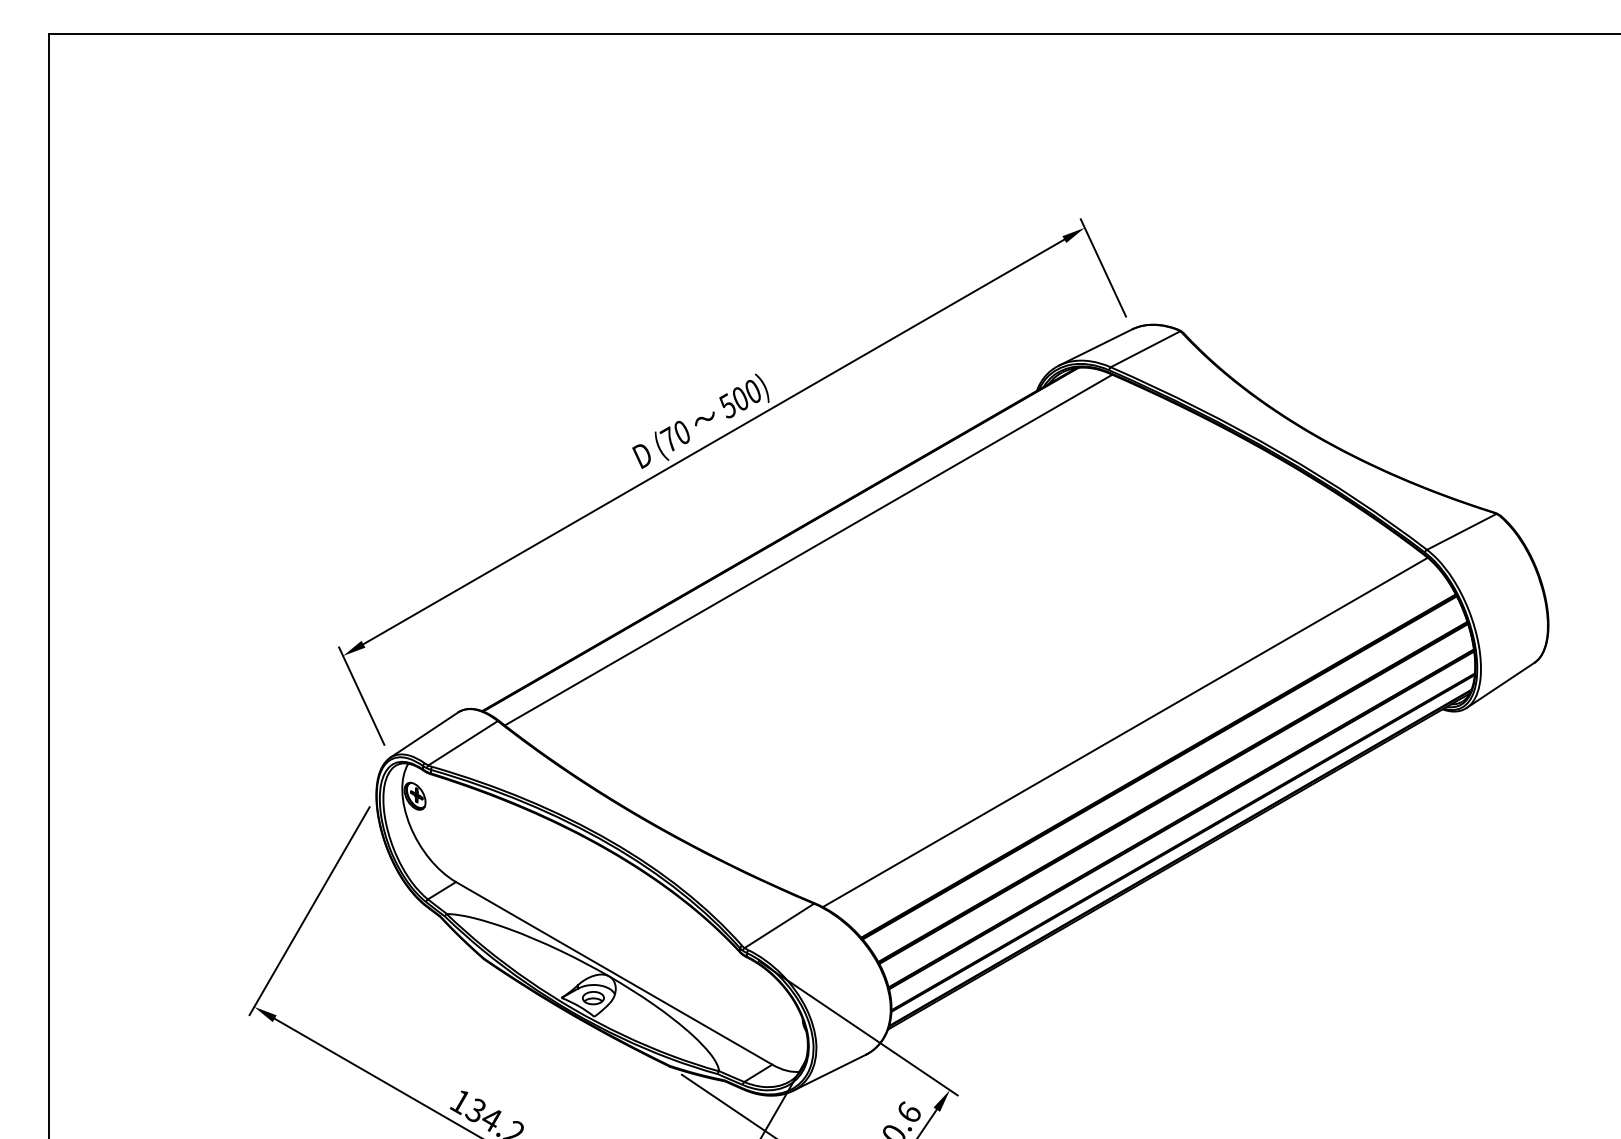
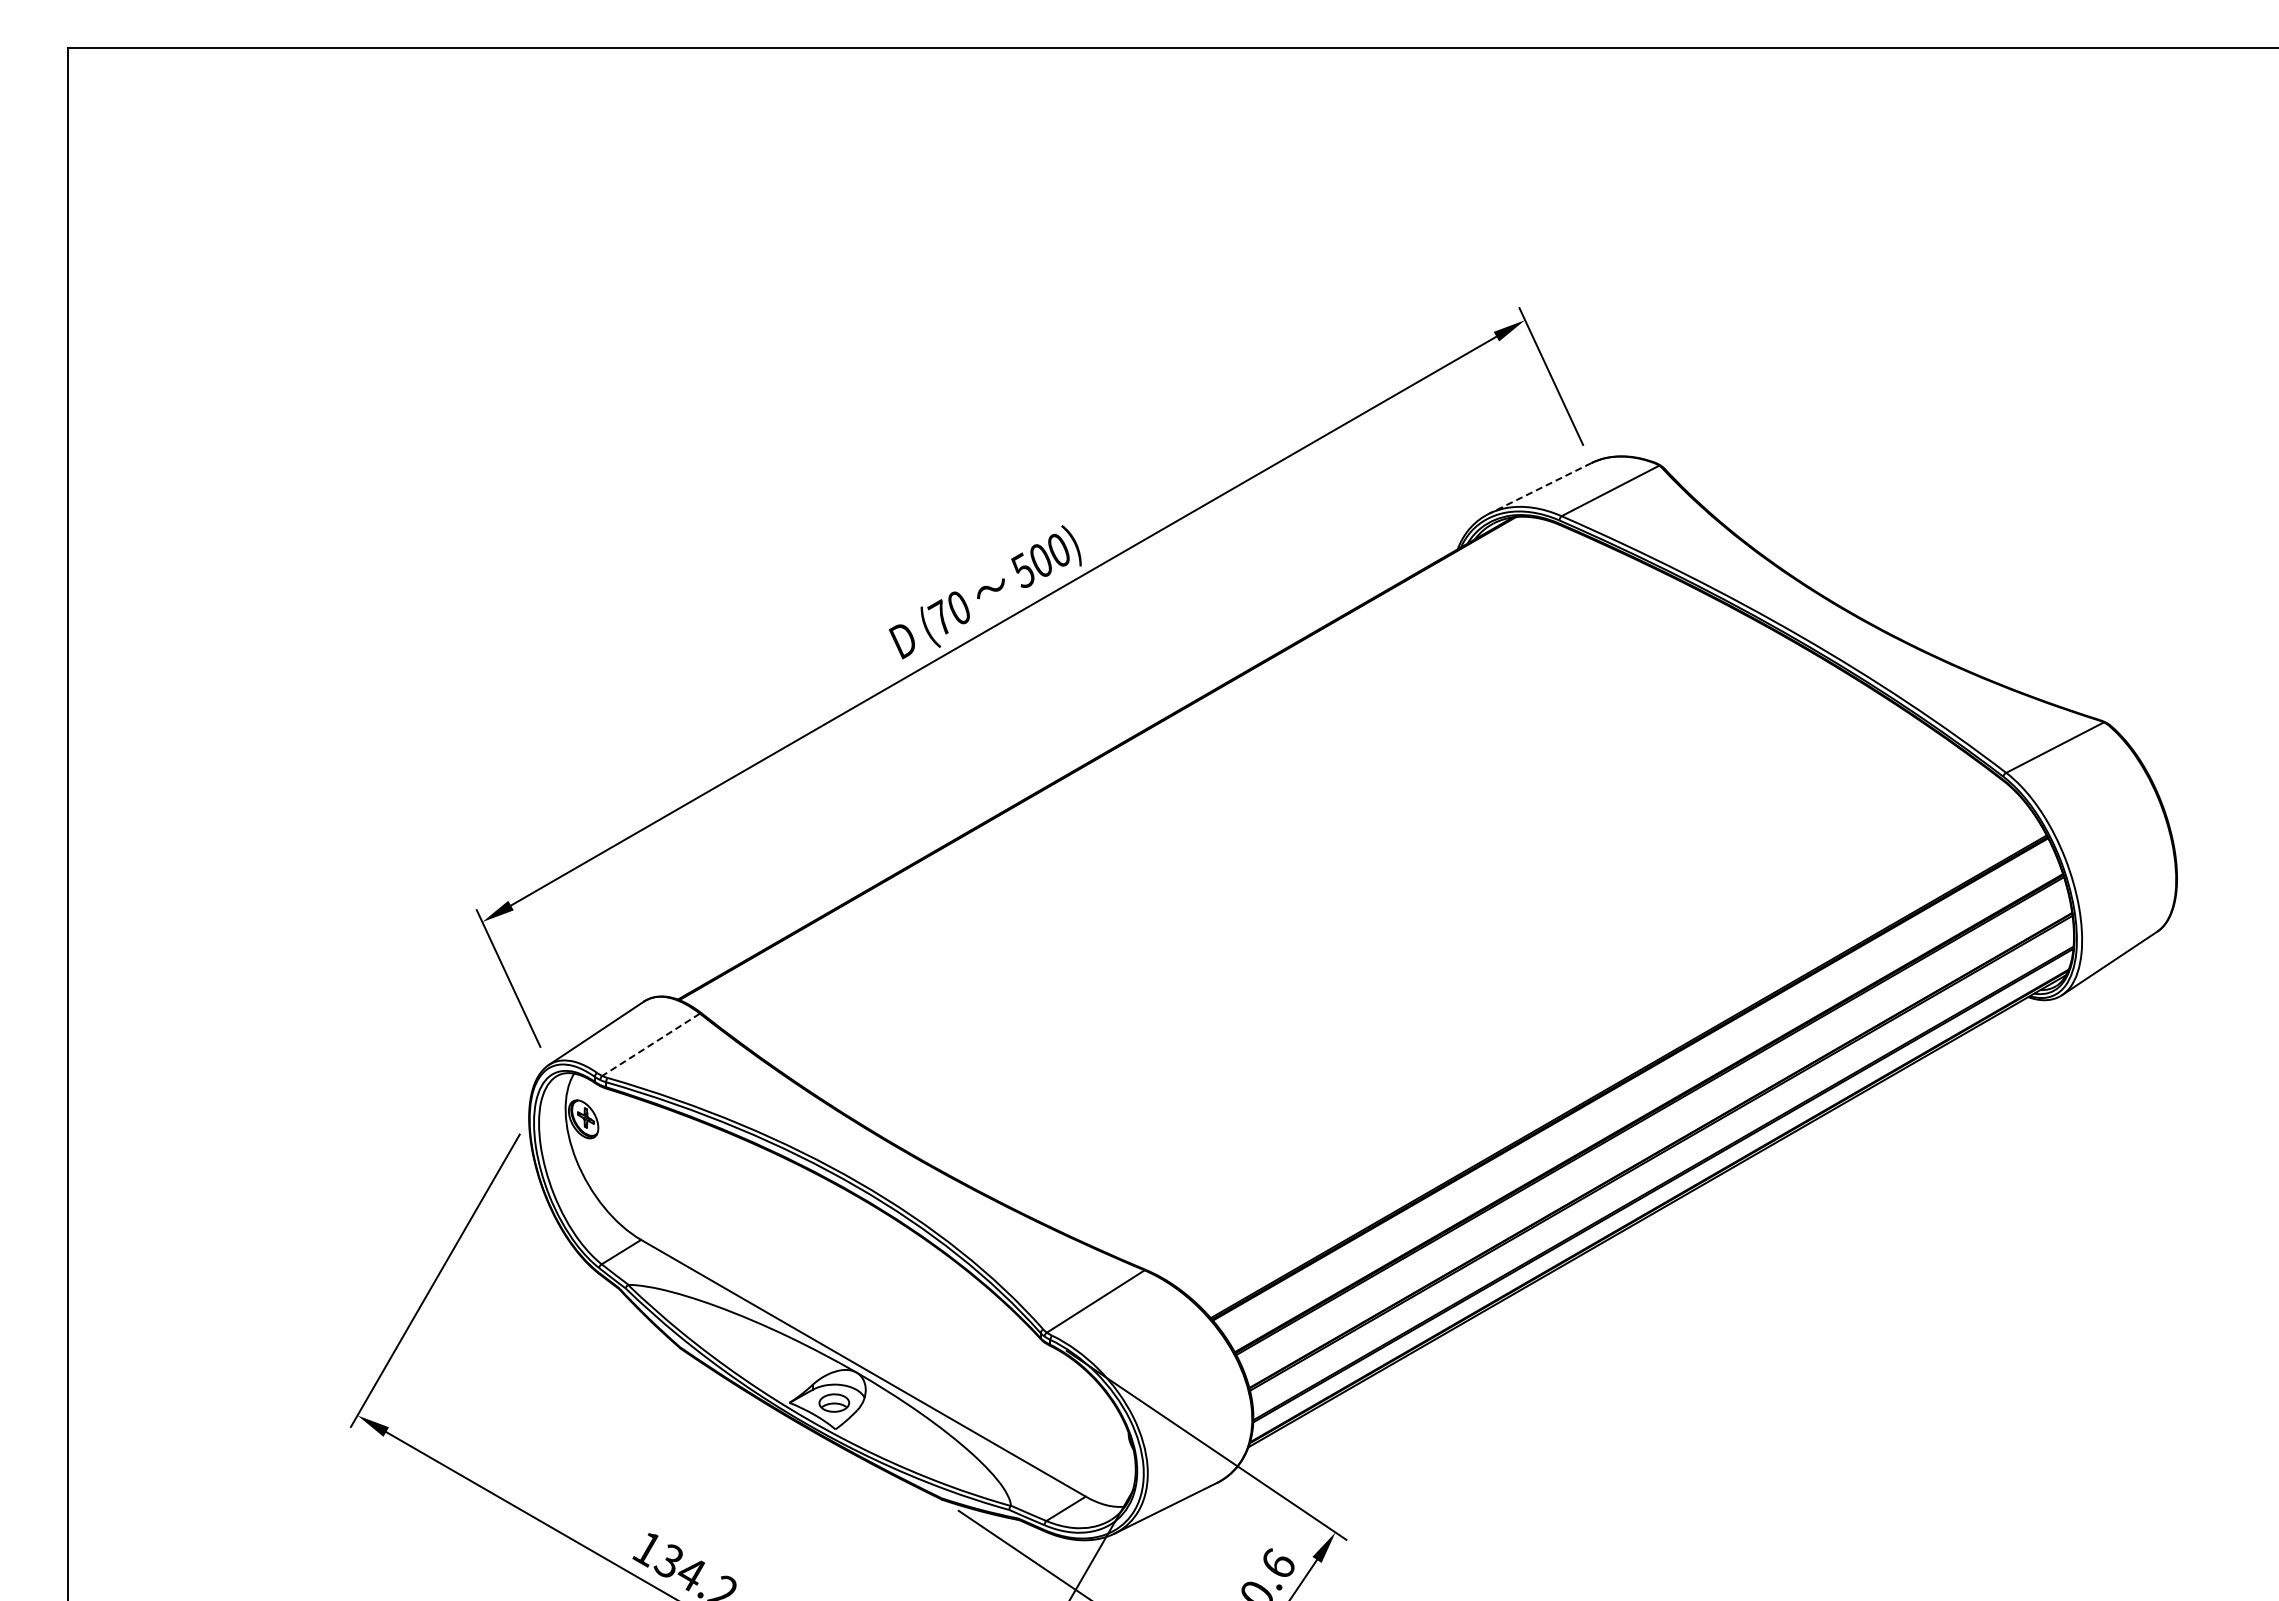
line: (1095, 347) -> (1539, 488), solid -> dashed
line: (808, 549) -> (1136, 772), removed
line: (1124, 732) -> (1581, 1029), removed
line: (463, 743) -> (651, 1044), solid -> dashed

